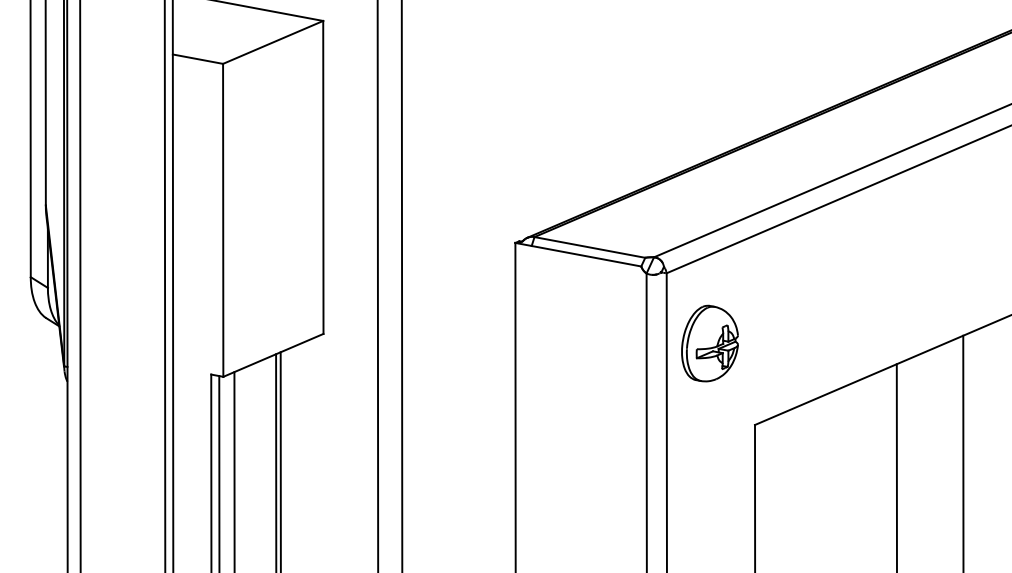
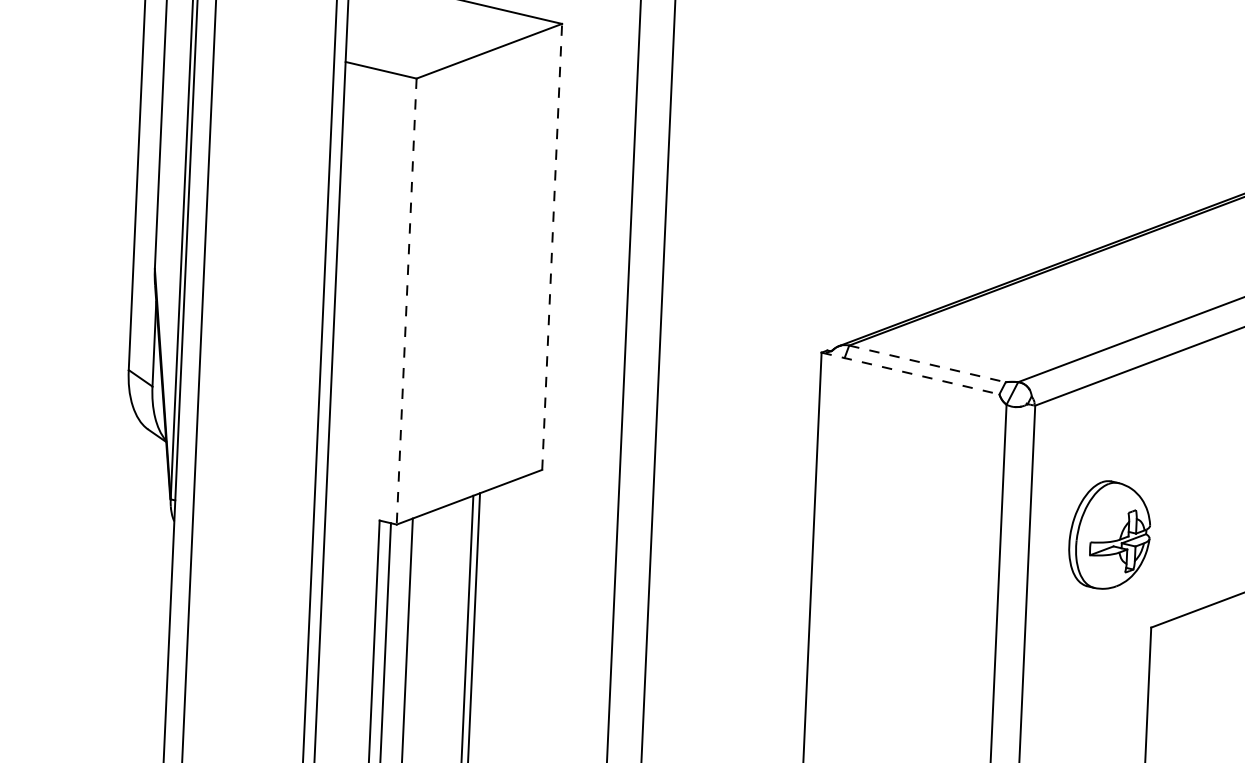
line: (323, 176) -> (552, 245), solid -> dashed
line: (223, 220) -> (407, 301), solid -> dashed
line: (590, 247) -> (928, 364), solid -> dashed
line: (578, 254) -> (910, 373), solid -> dashed
part: (709, 343) -> (1109, 535), moved

